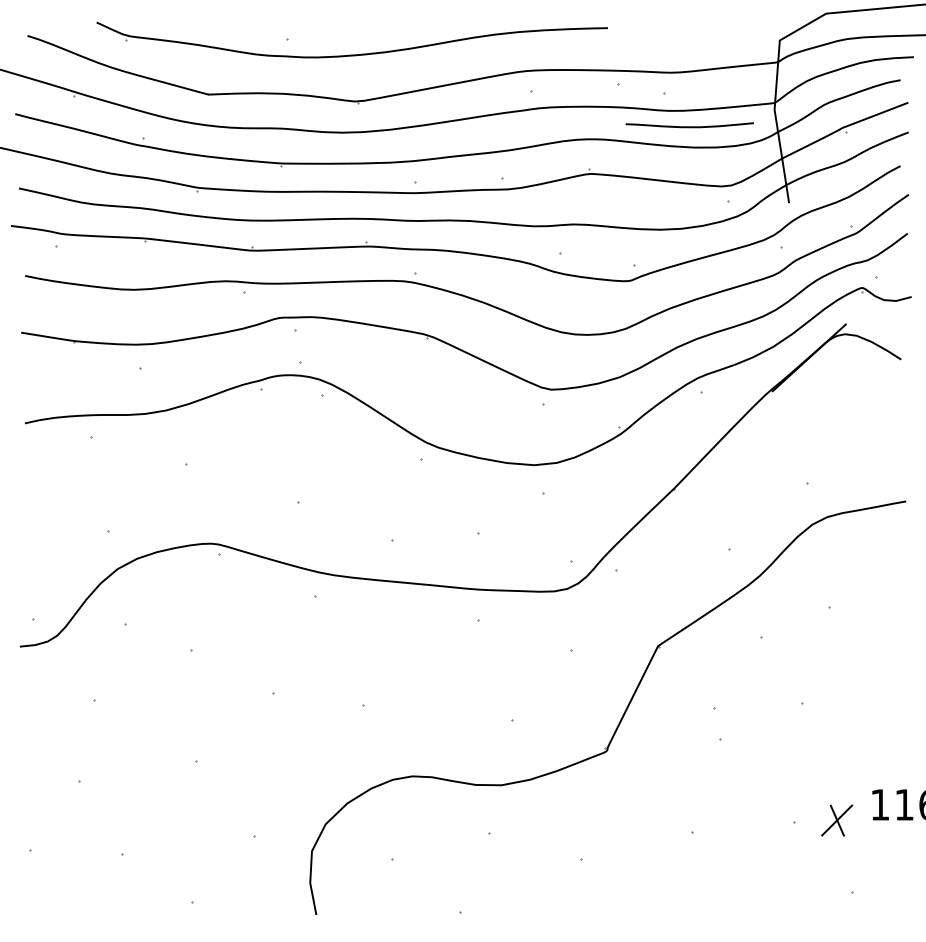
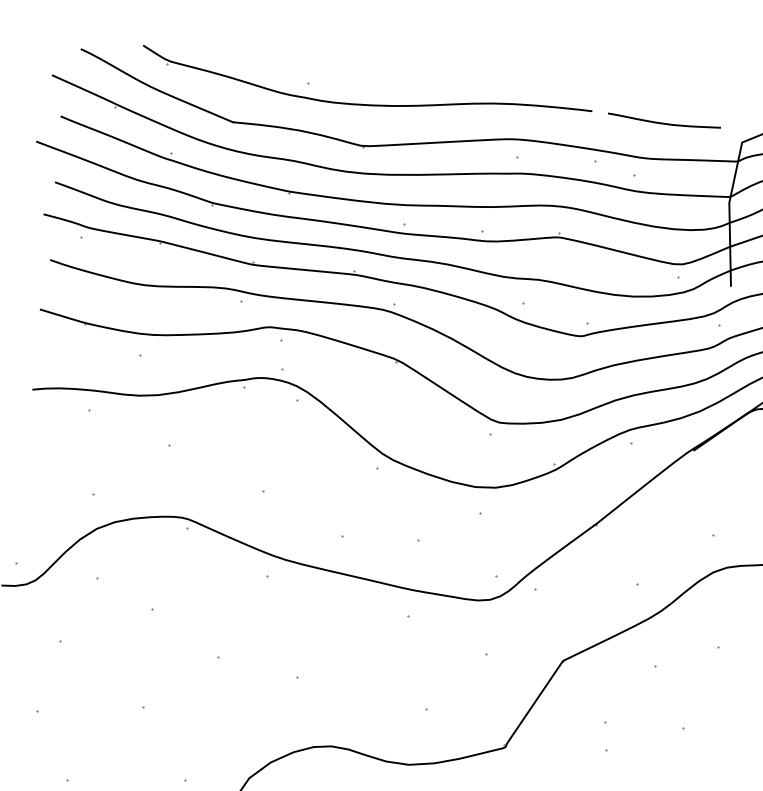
curve: (689, 126) -> (663, 123), moved

